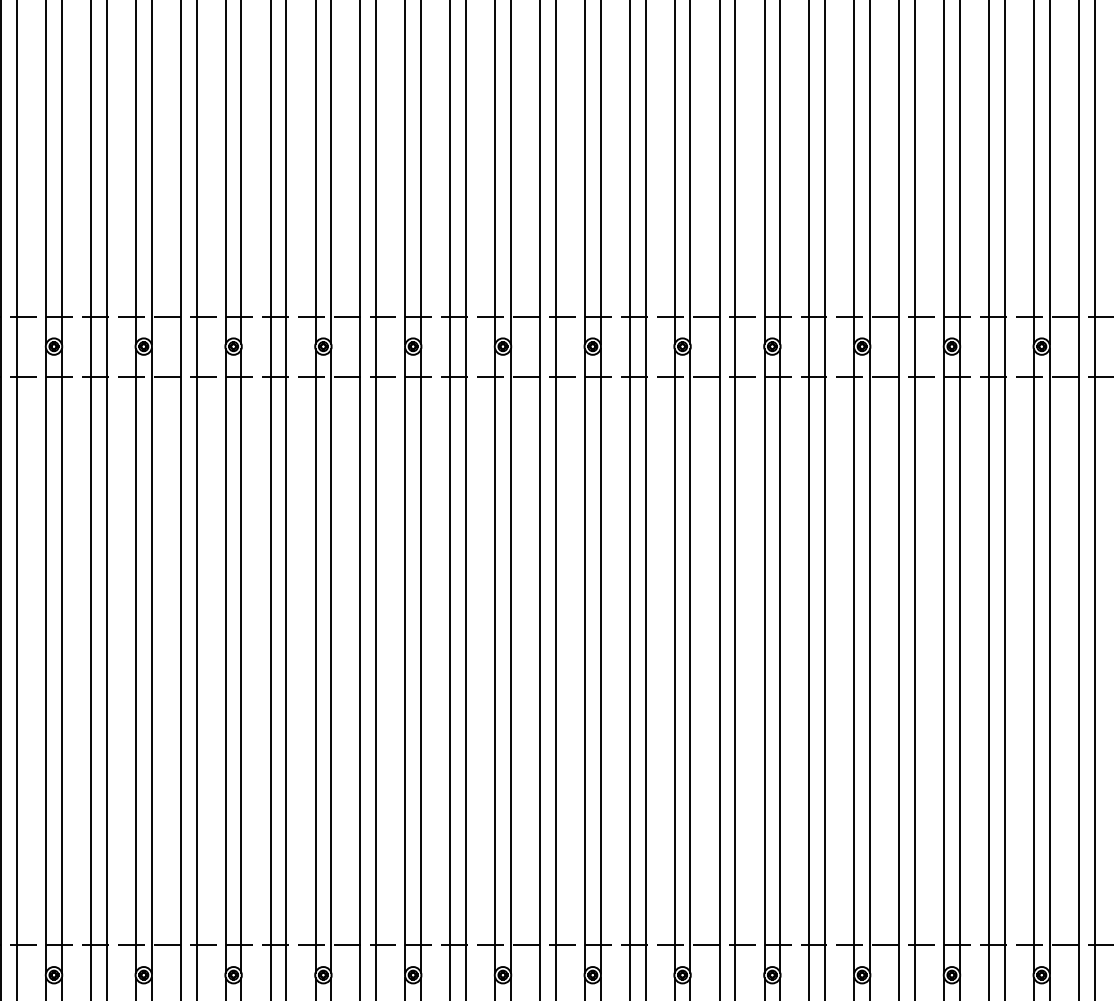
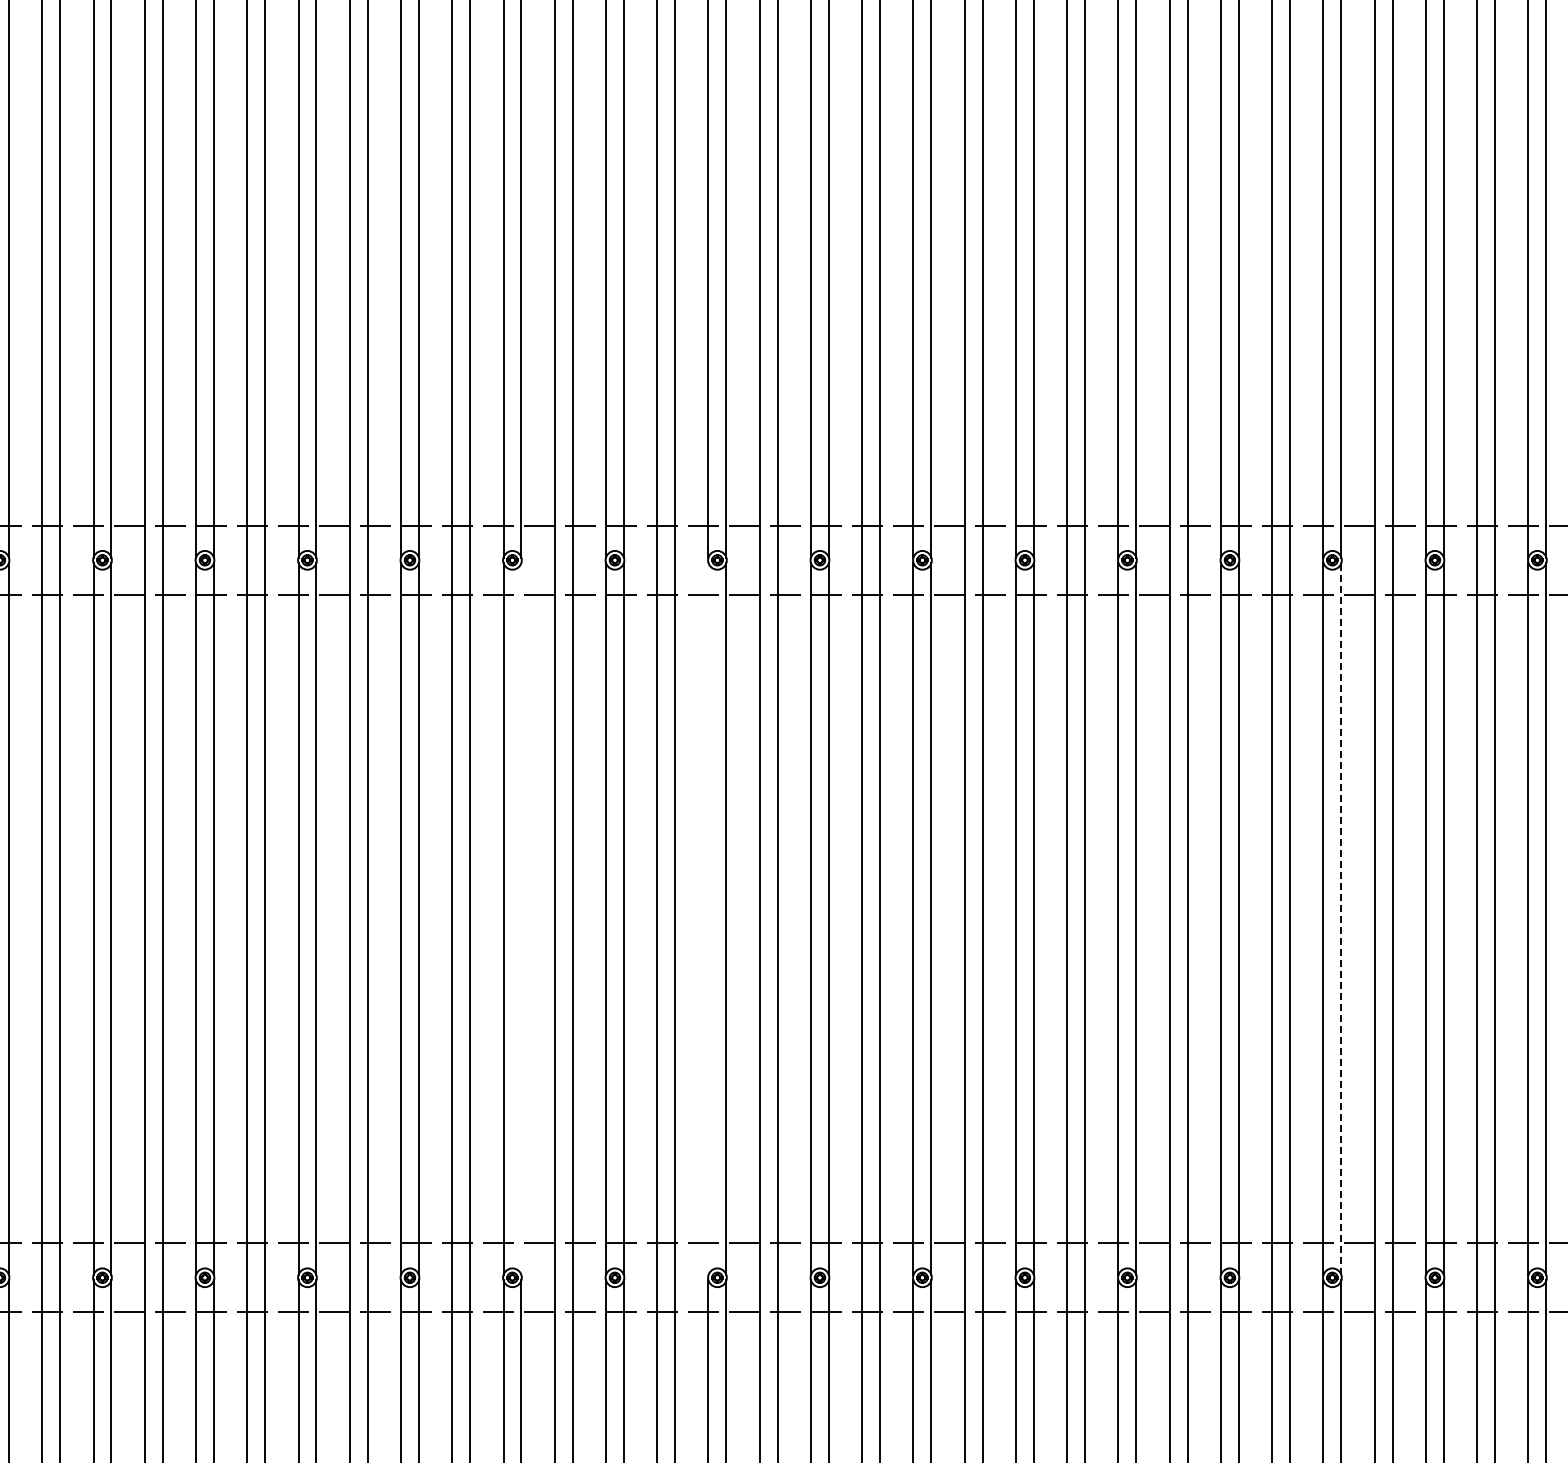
line: (151, 660) -> (521, 918), removed
line: (315, 660) -> (708, 918), removed
line: (870, 660) -> (1341, 918), solid -> dashed

